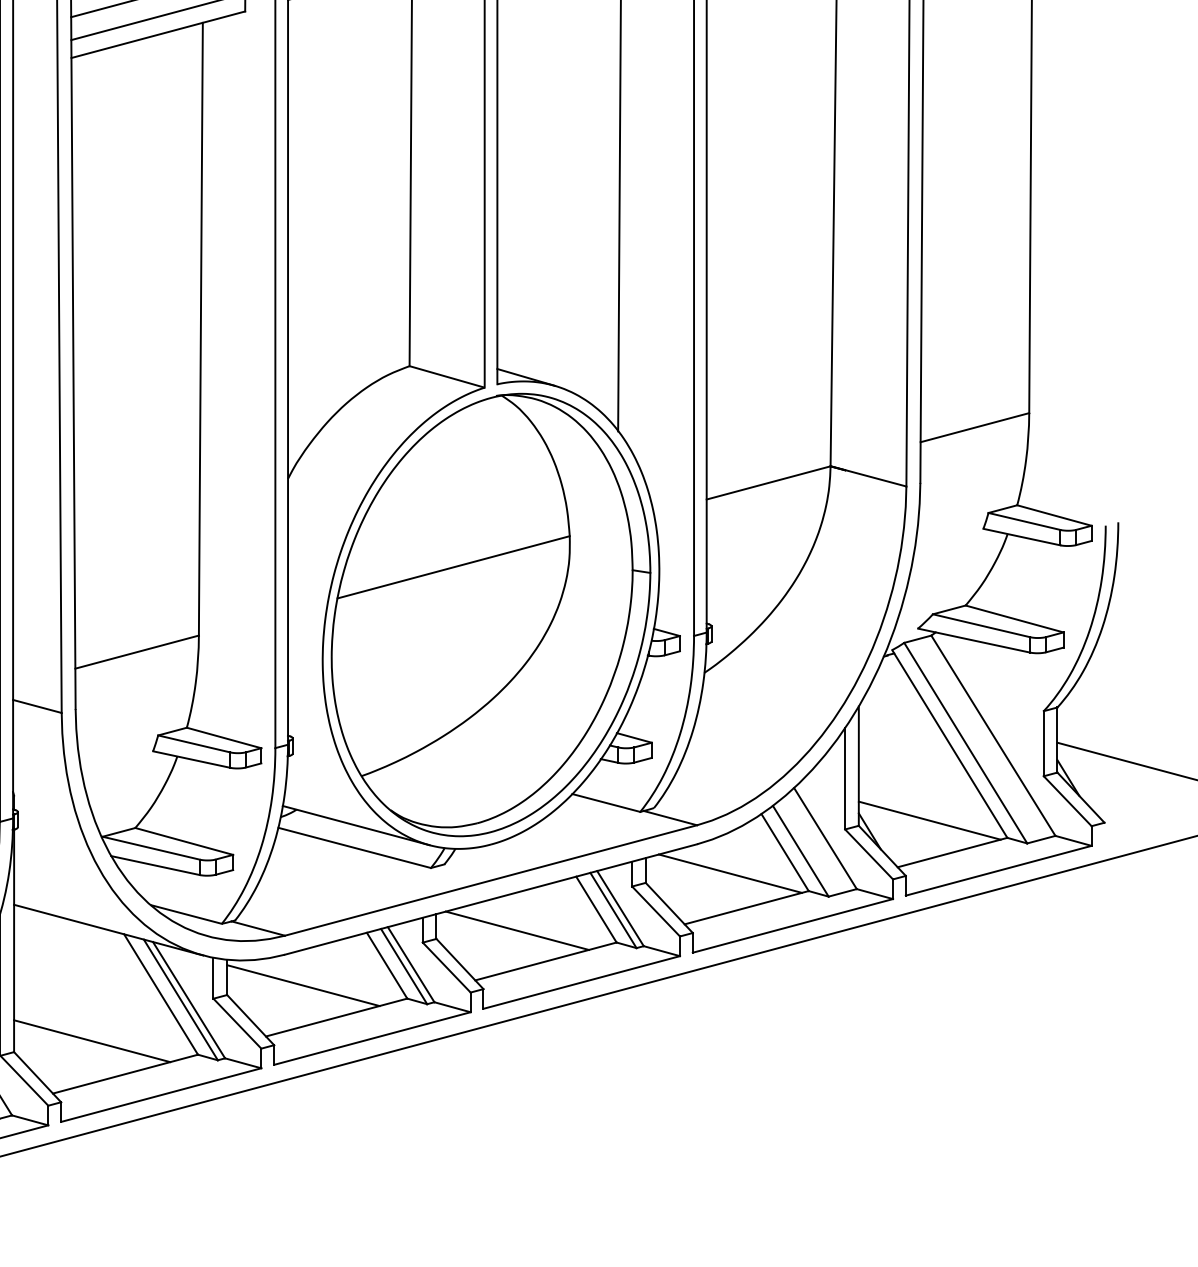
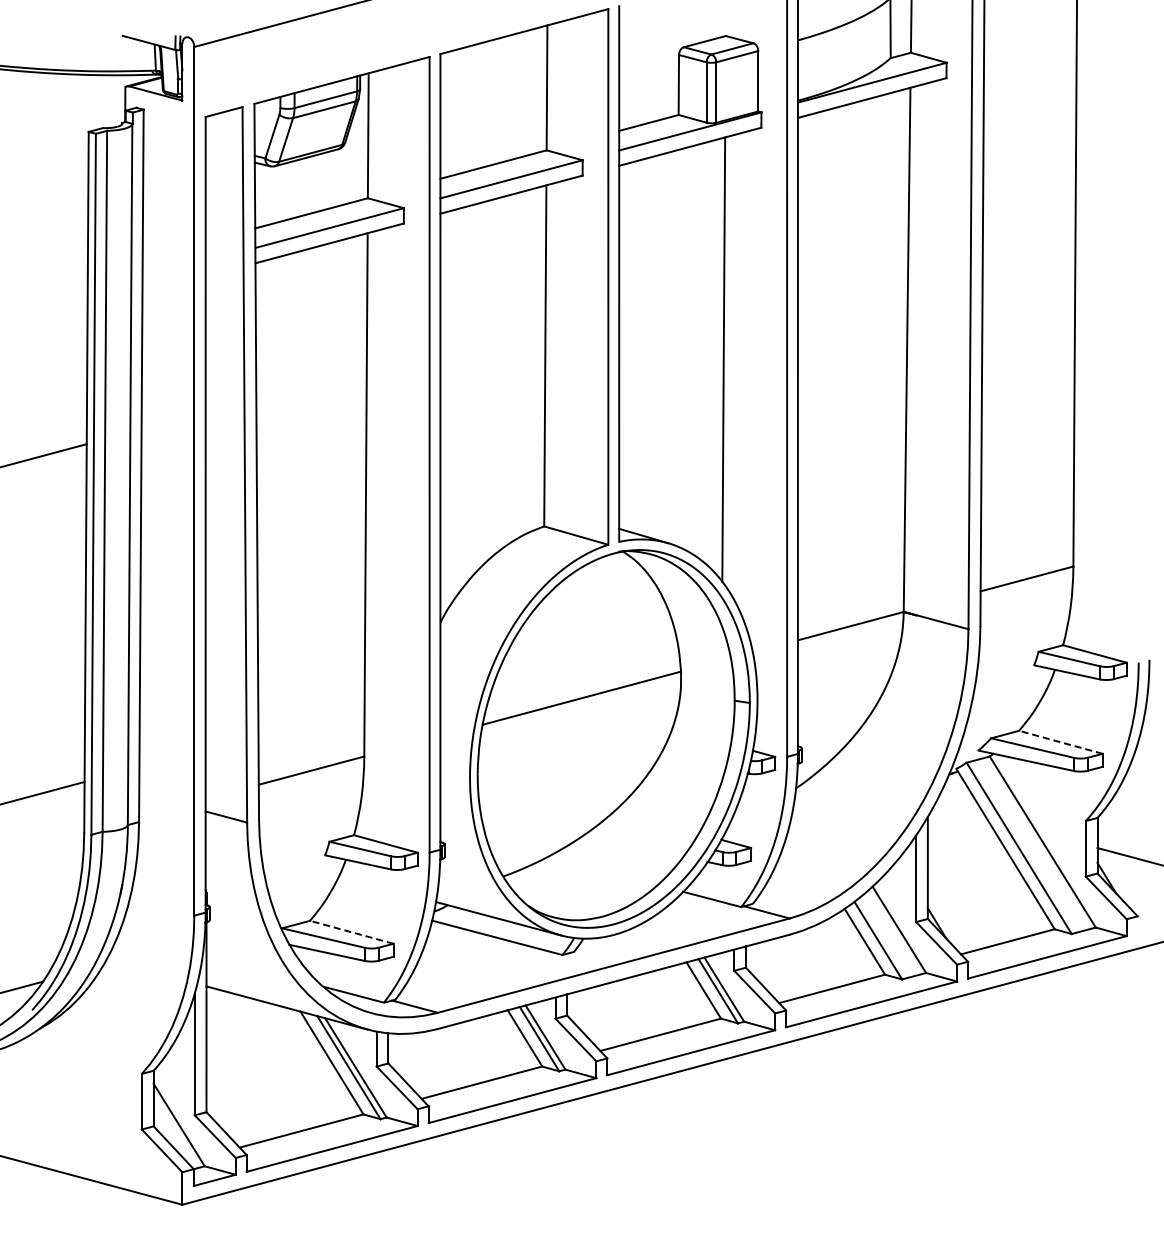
line: (1014, 619) -> (1060, 742), solid -> dashed
line: (928, 820) -> (987, 914), removed
line: (183, 841) -> (351, 932), solid -> dashed
line: (730, 873) -> (818, 959), removed
line: (517, 930) -> (636, 1008), removed
line: (303, 984) -> (453, 1054), removed
line: (91, 1040) -> (272, 1102), removed

